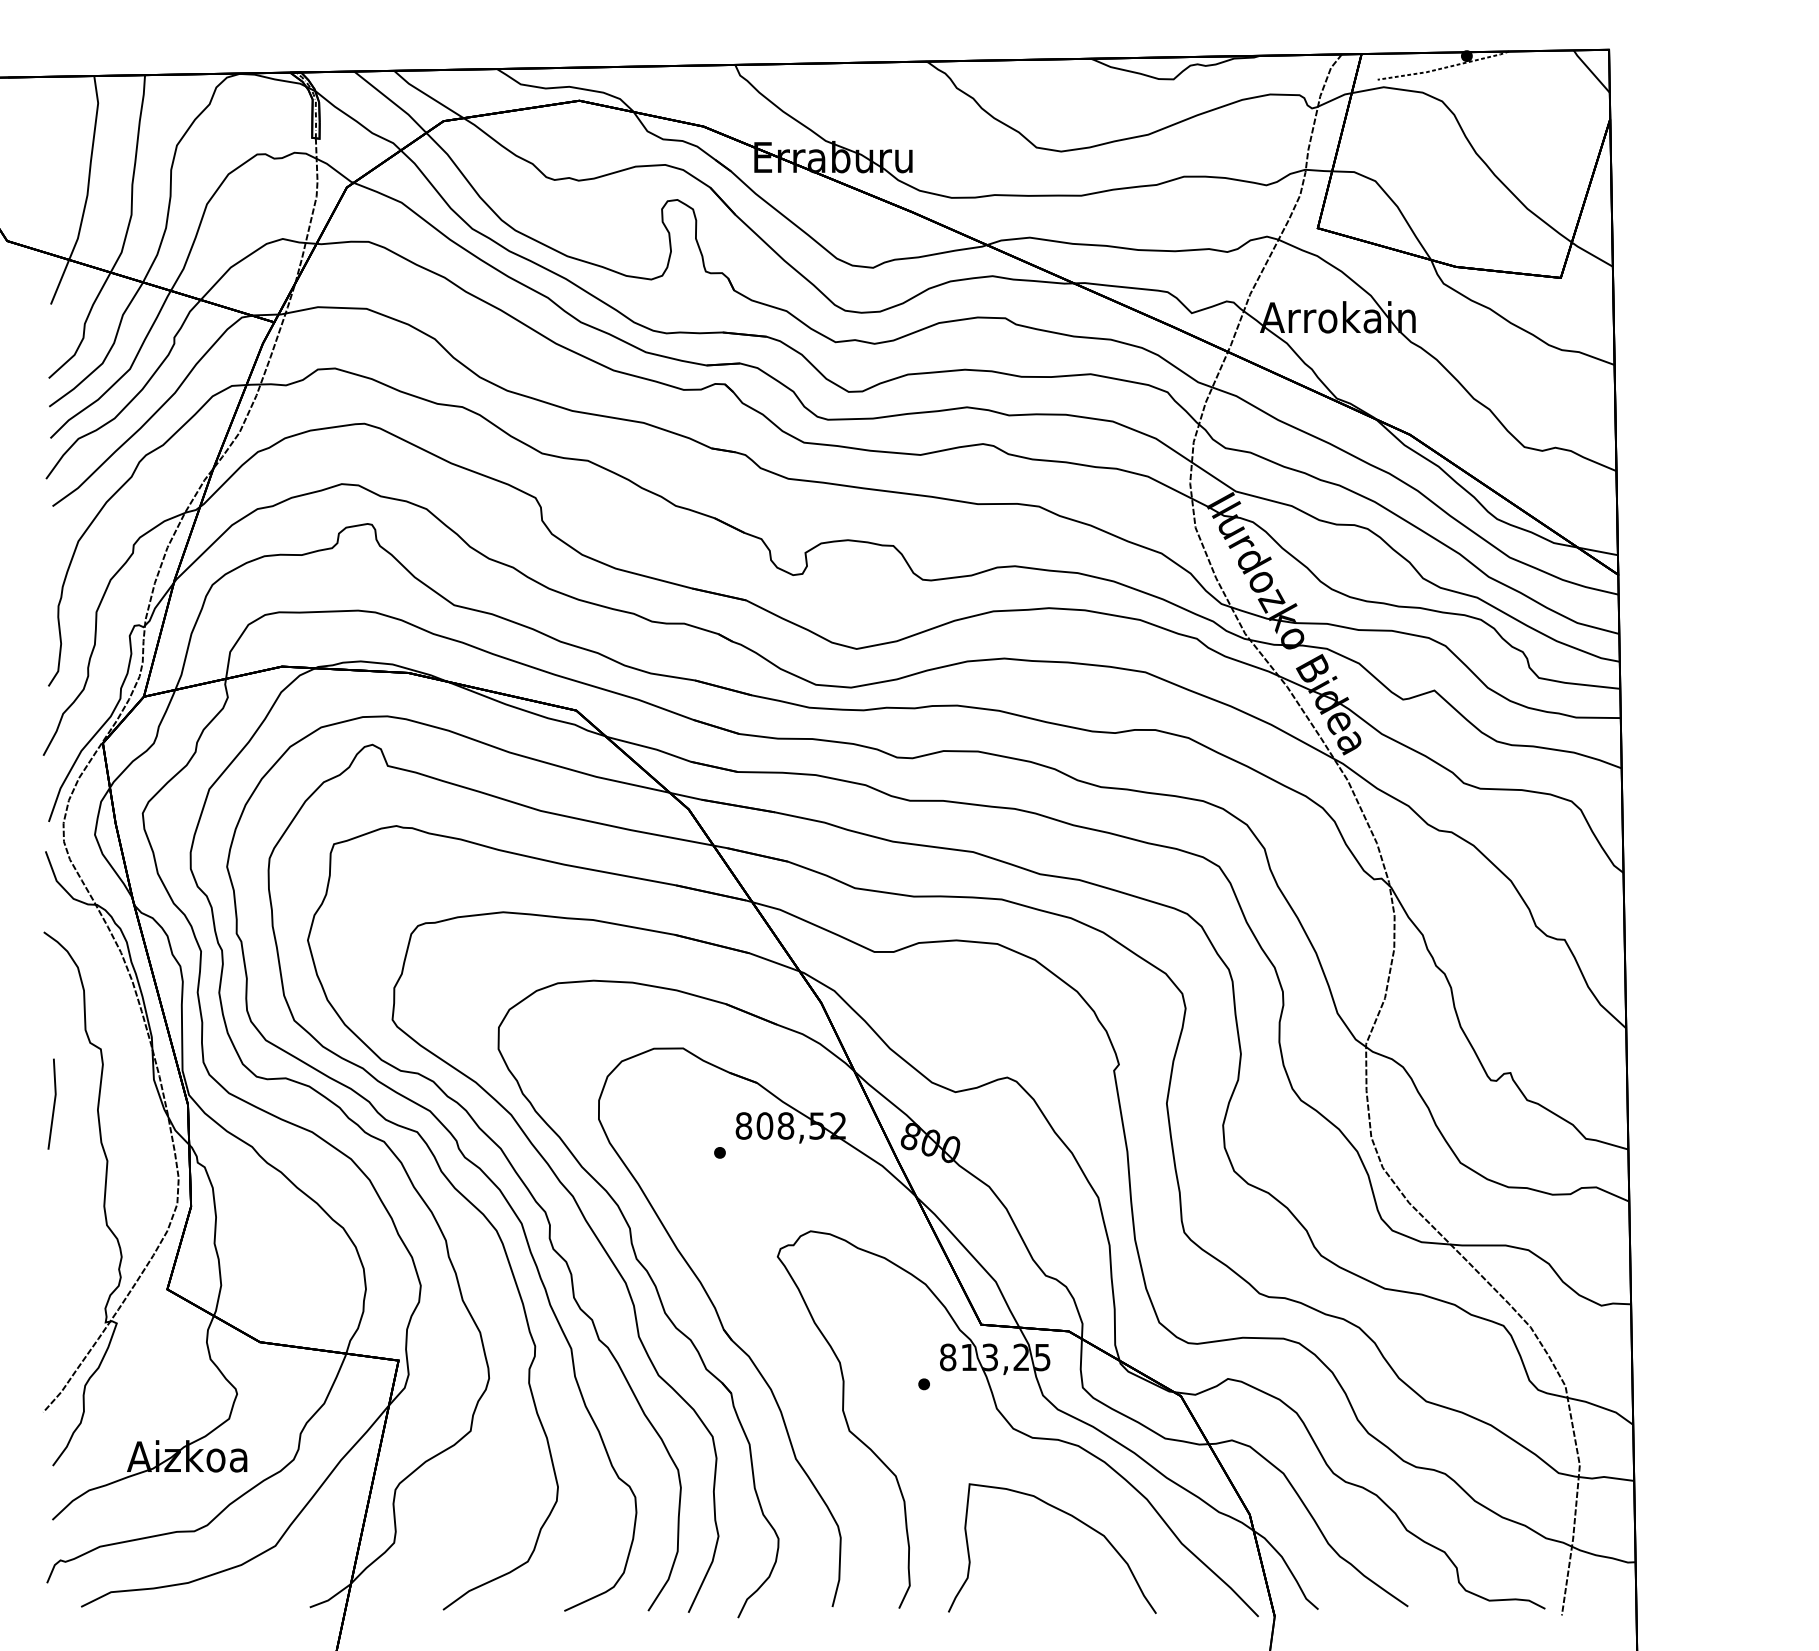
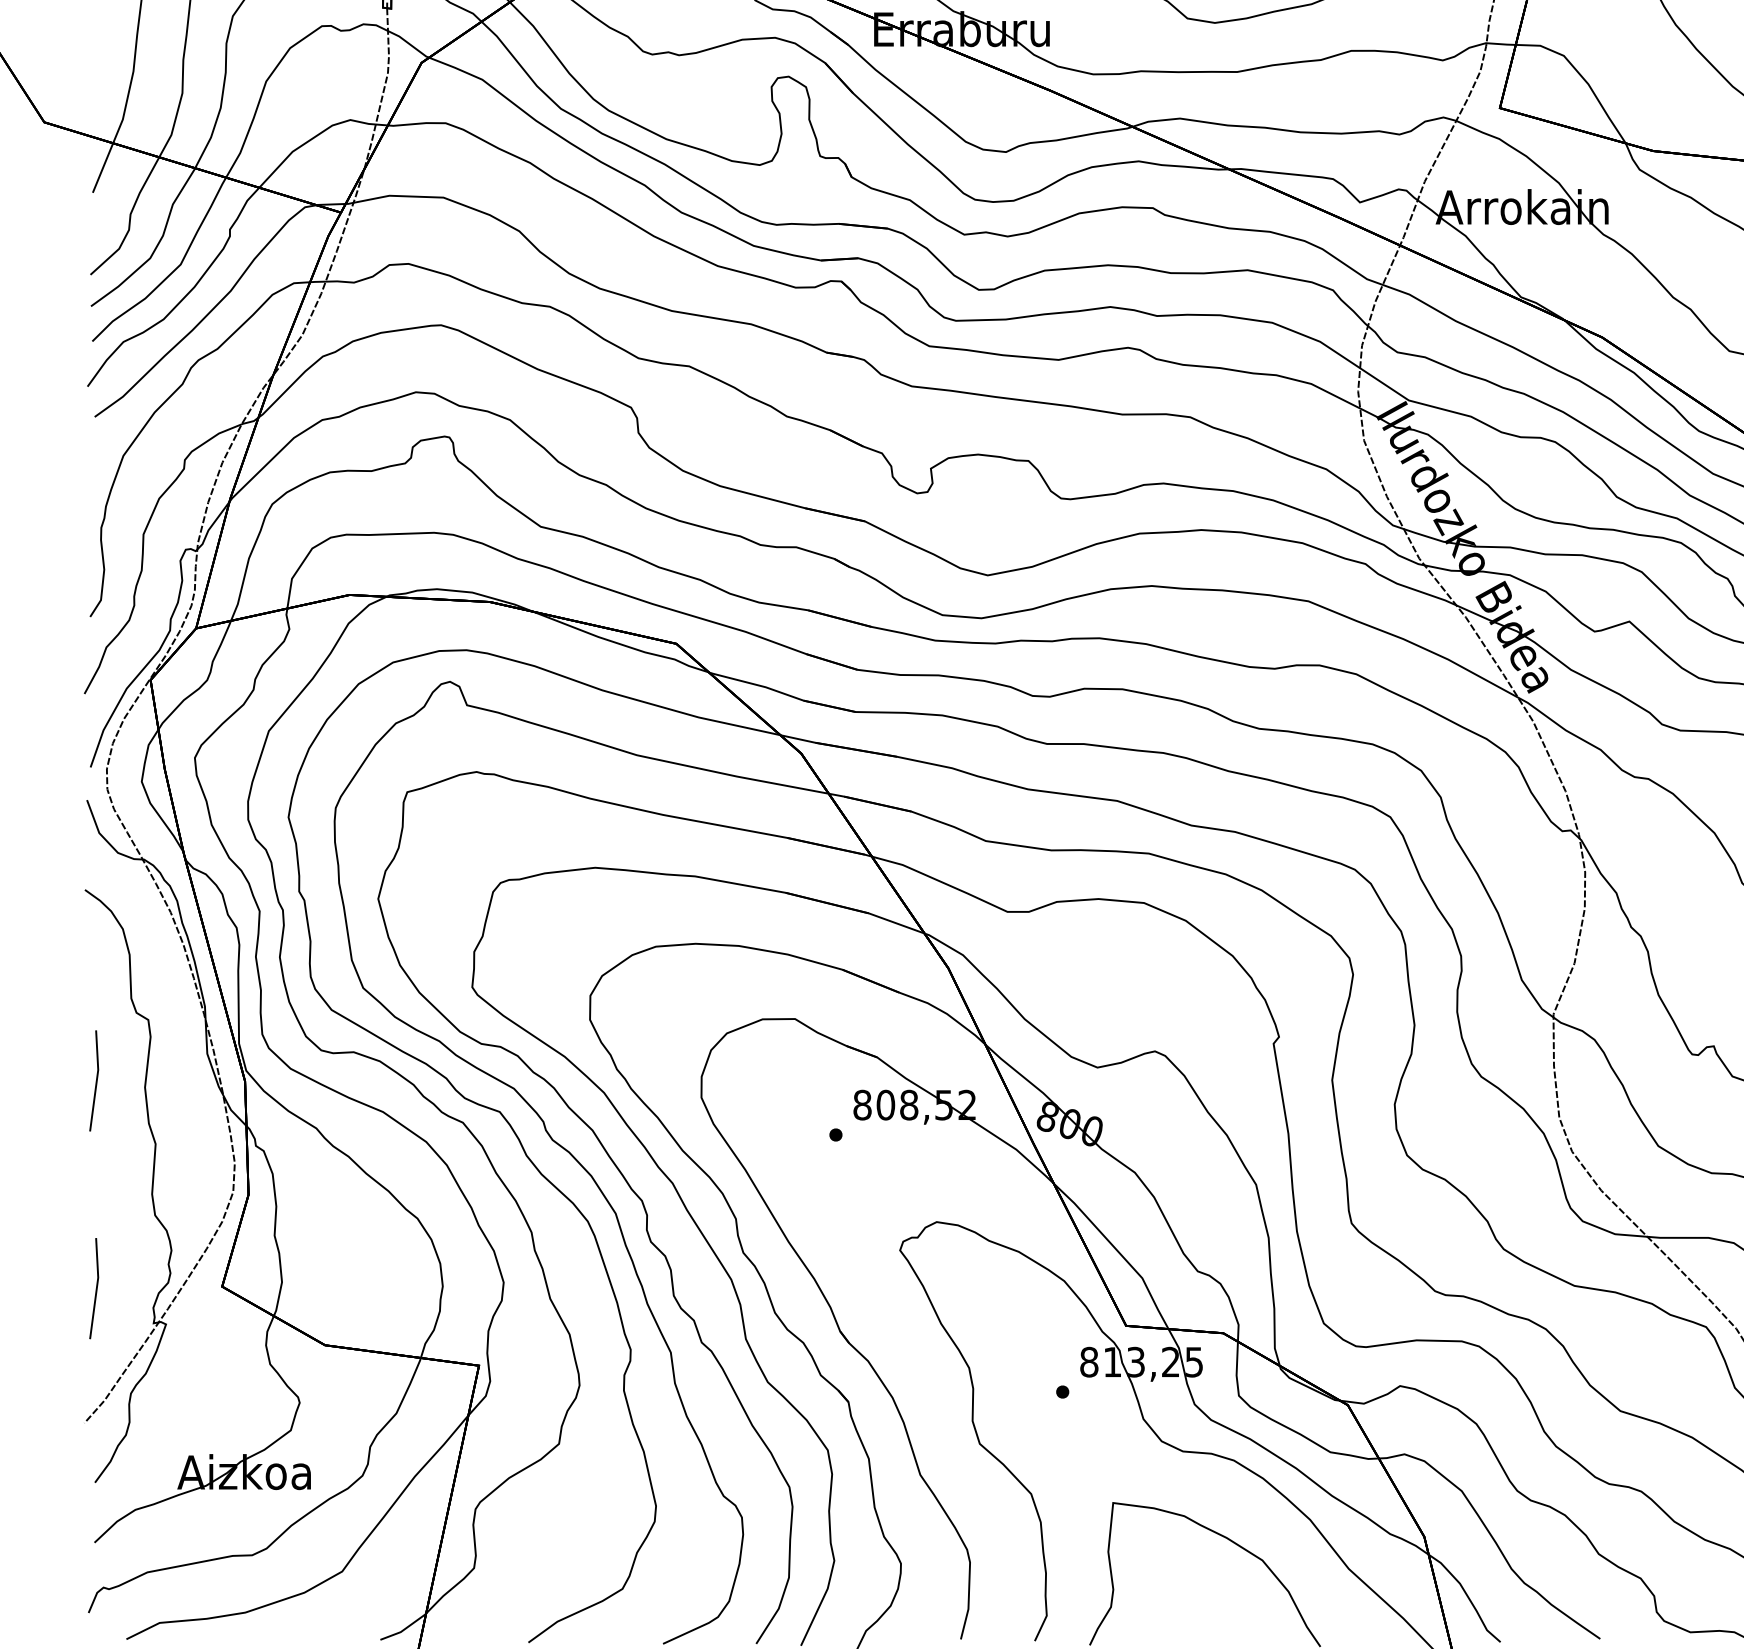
line: (53, 1290) -> (95, 1287), added

